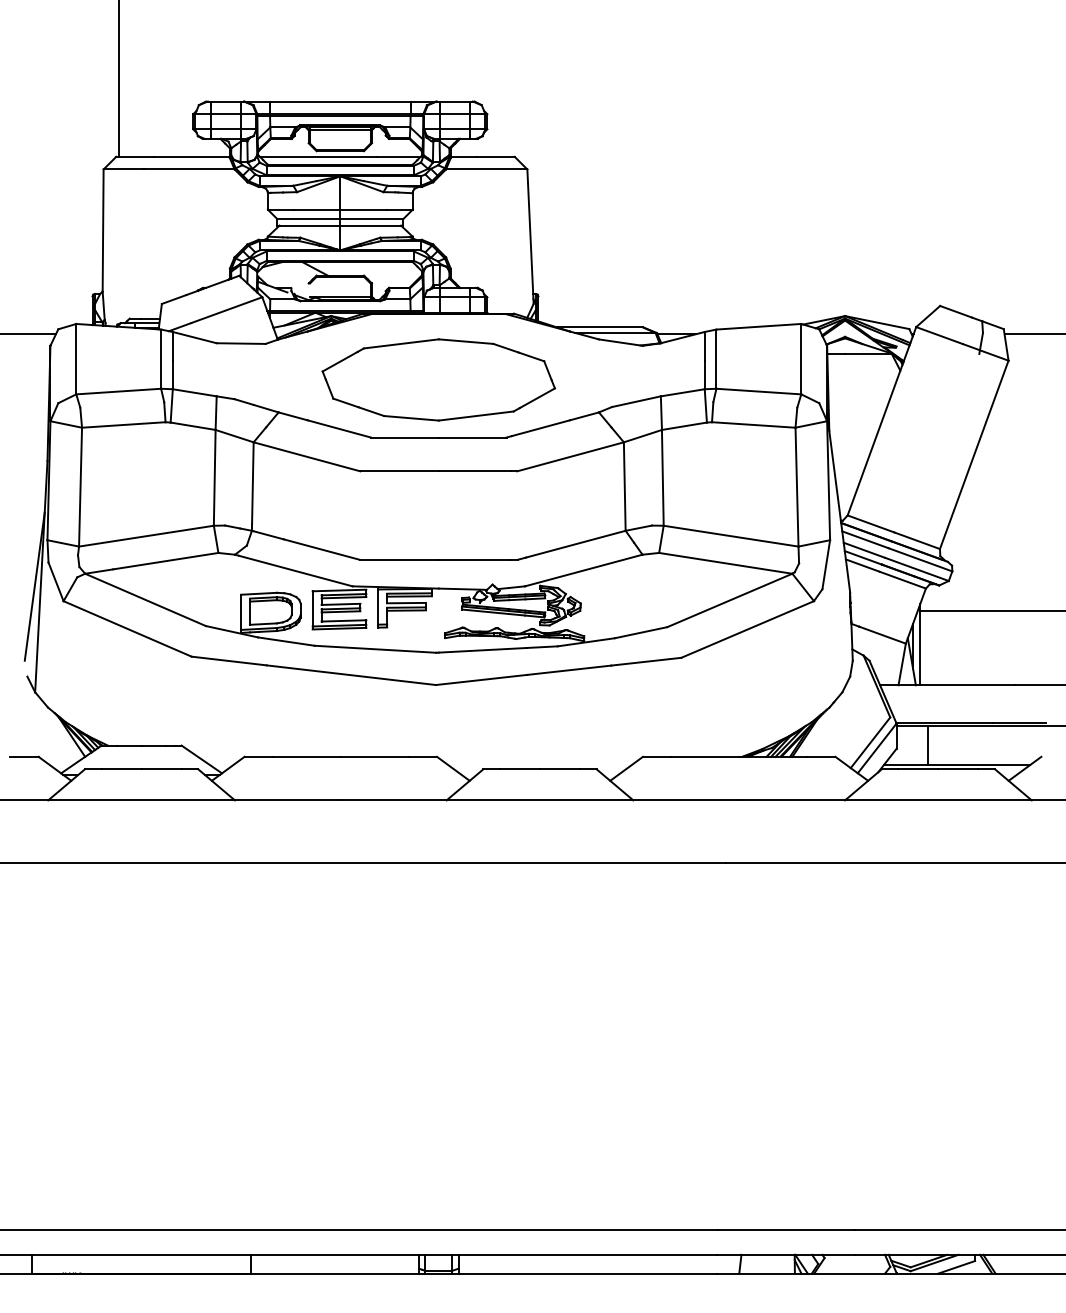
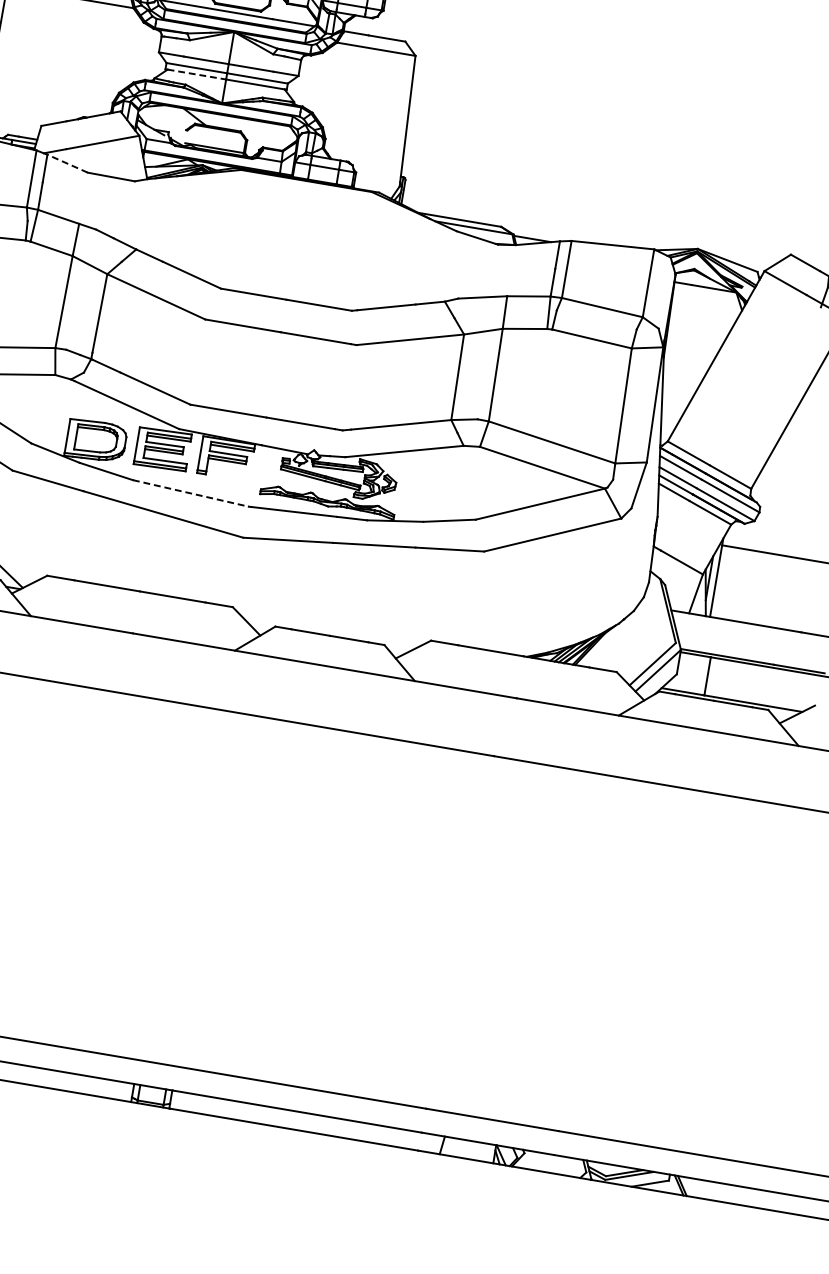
line: (310, 225) -> (197, 74), solid -> dashed
line: (194, 337) -> (67, 163), solid -> dashed
part: (438, 379) -> (295, 243), removed
line: (375, 649) -> (190, 493), solid -> dashed

